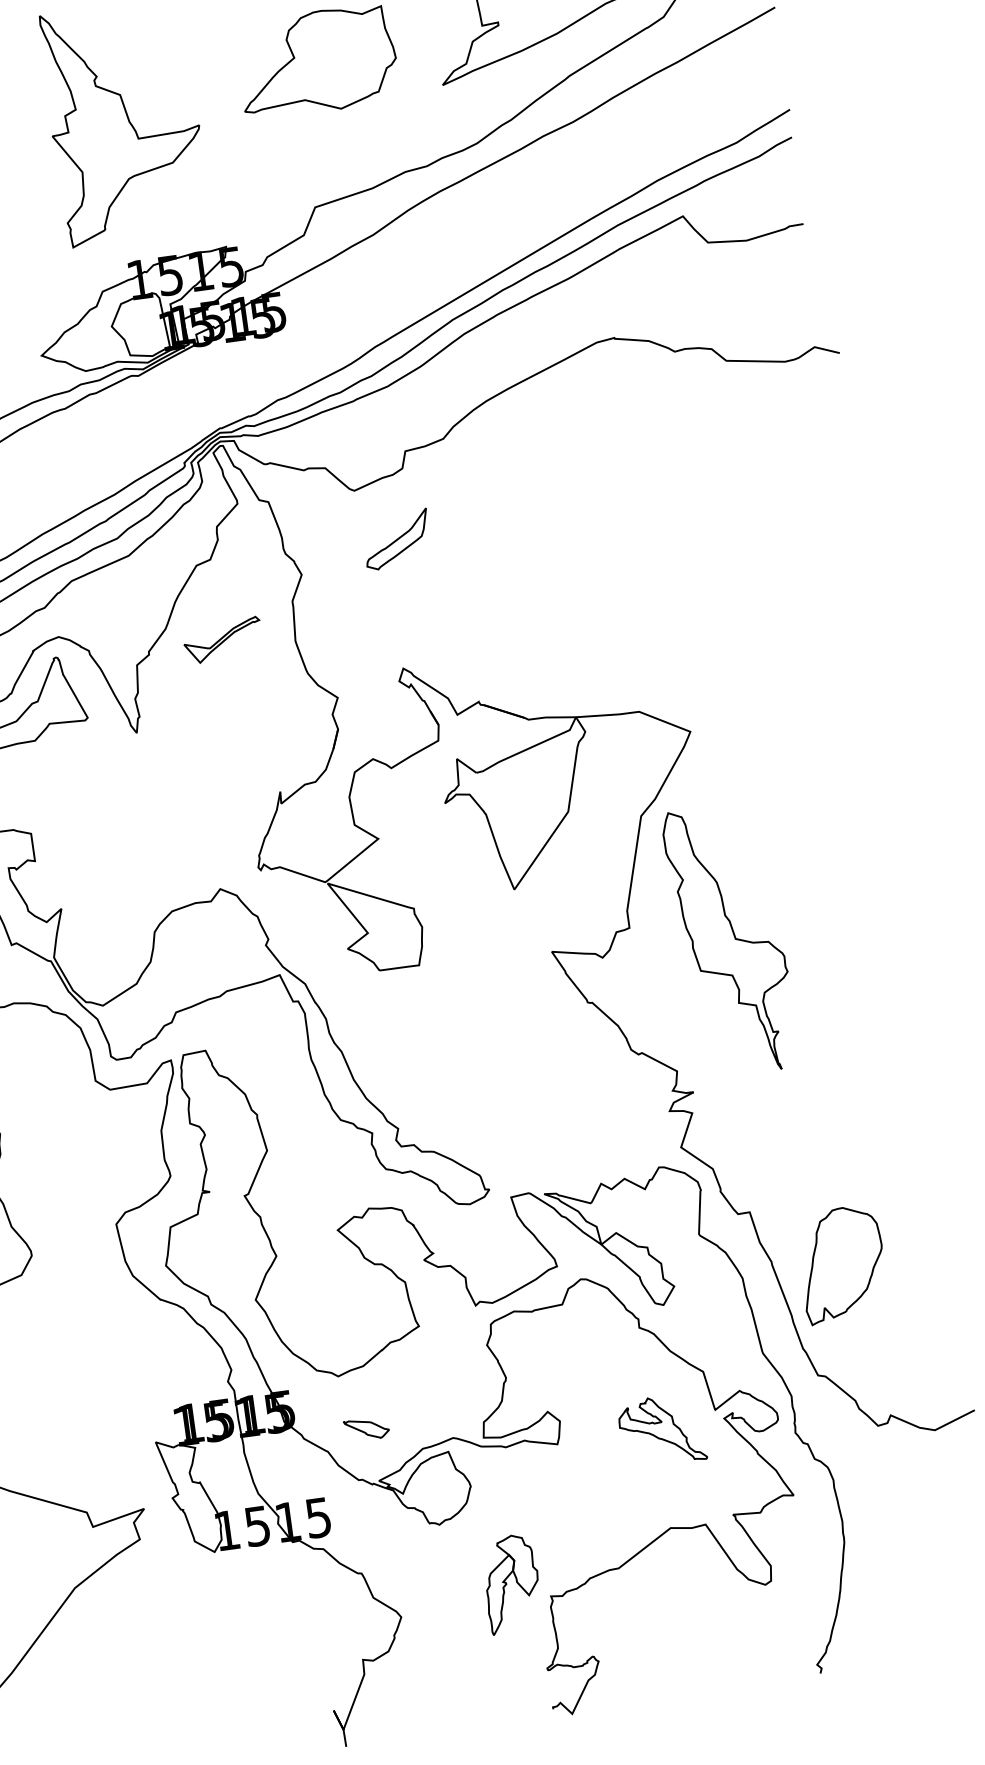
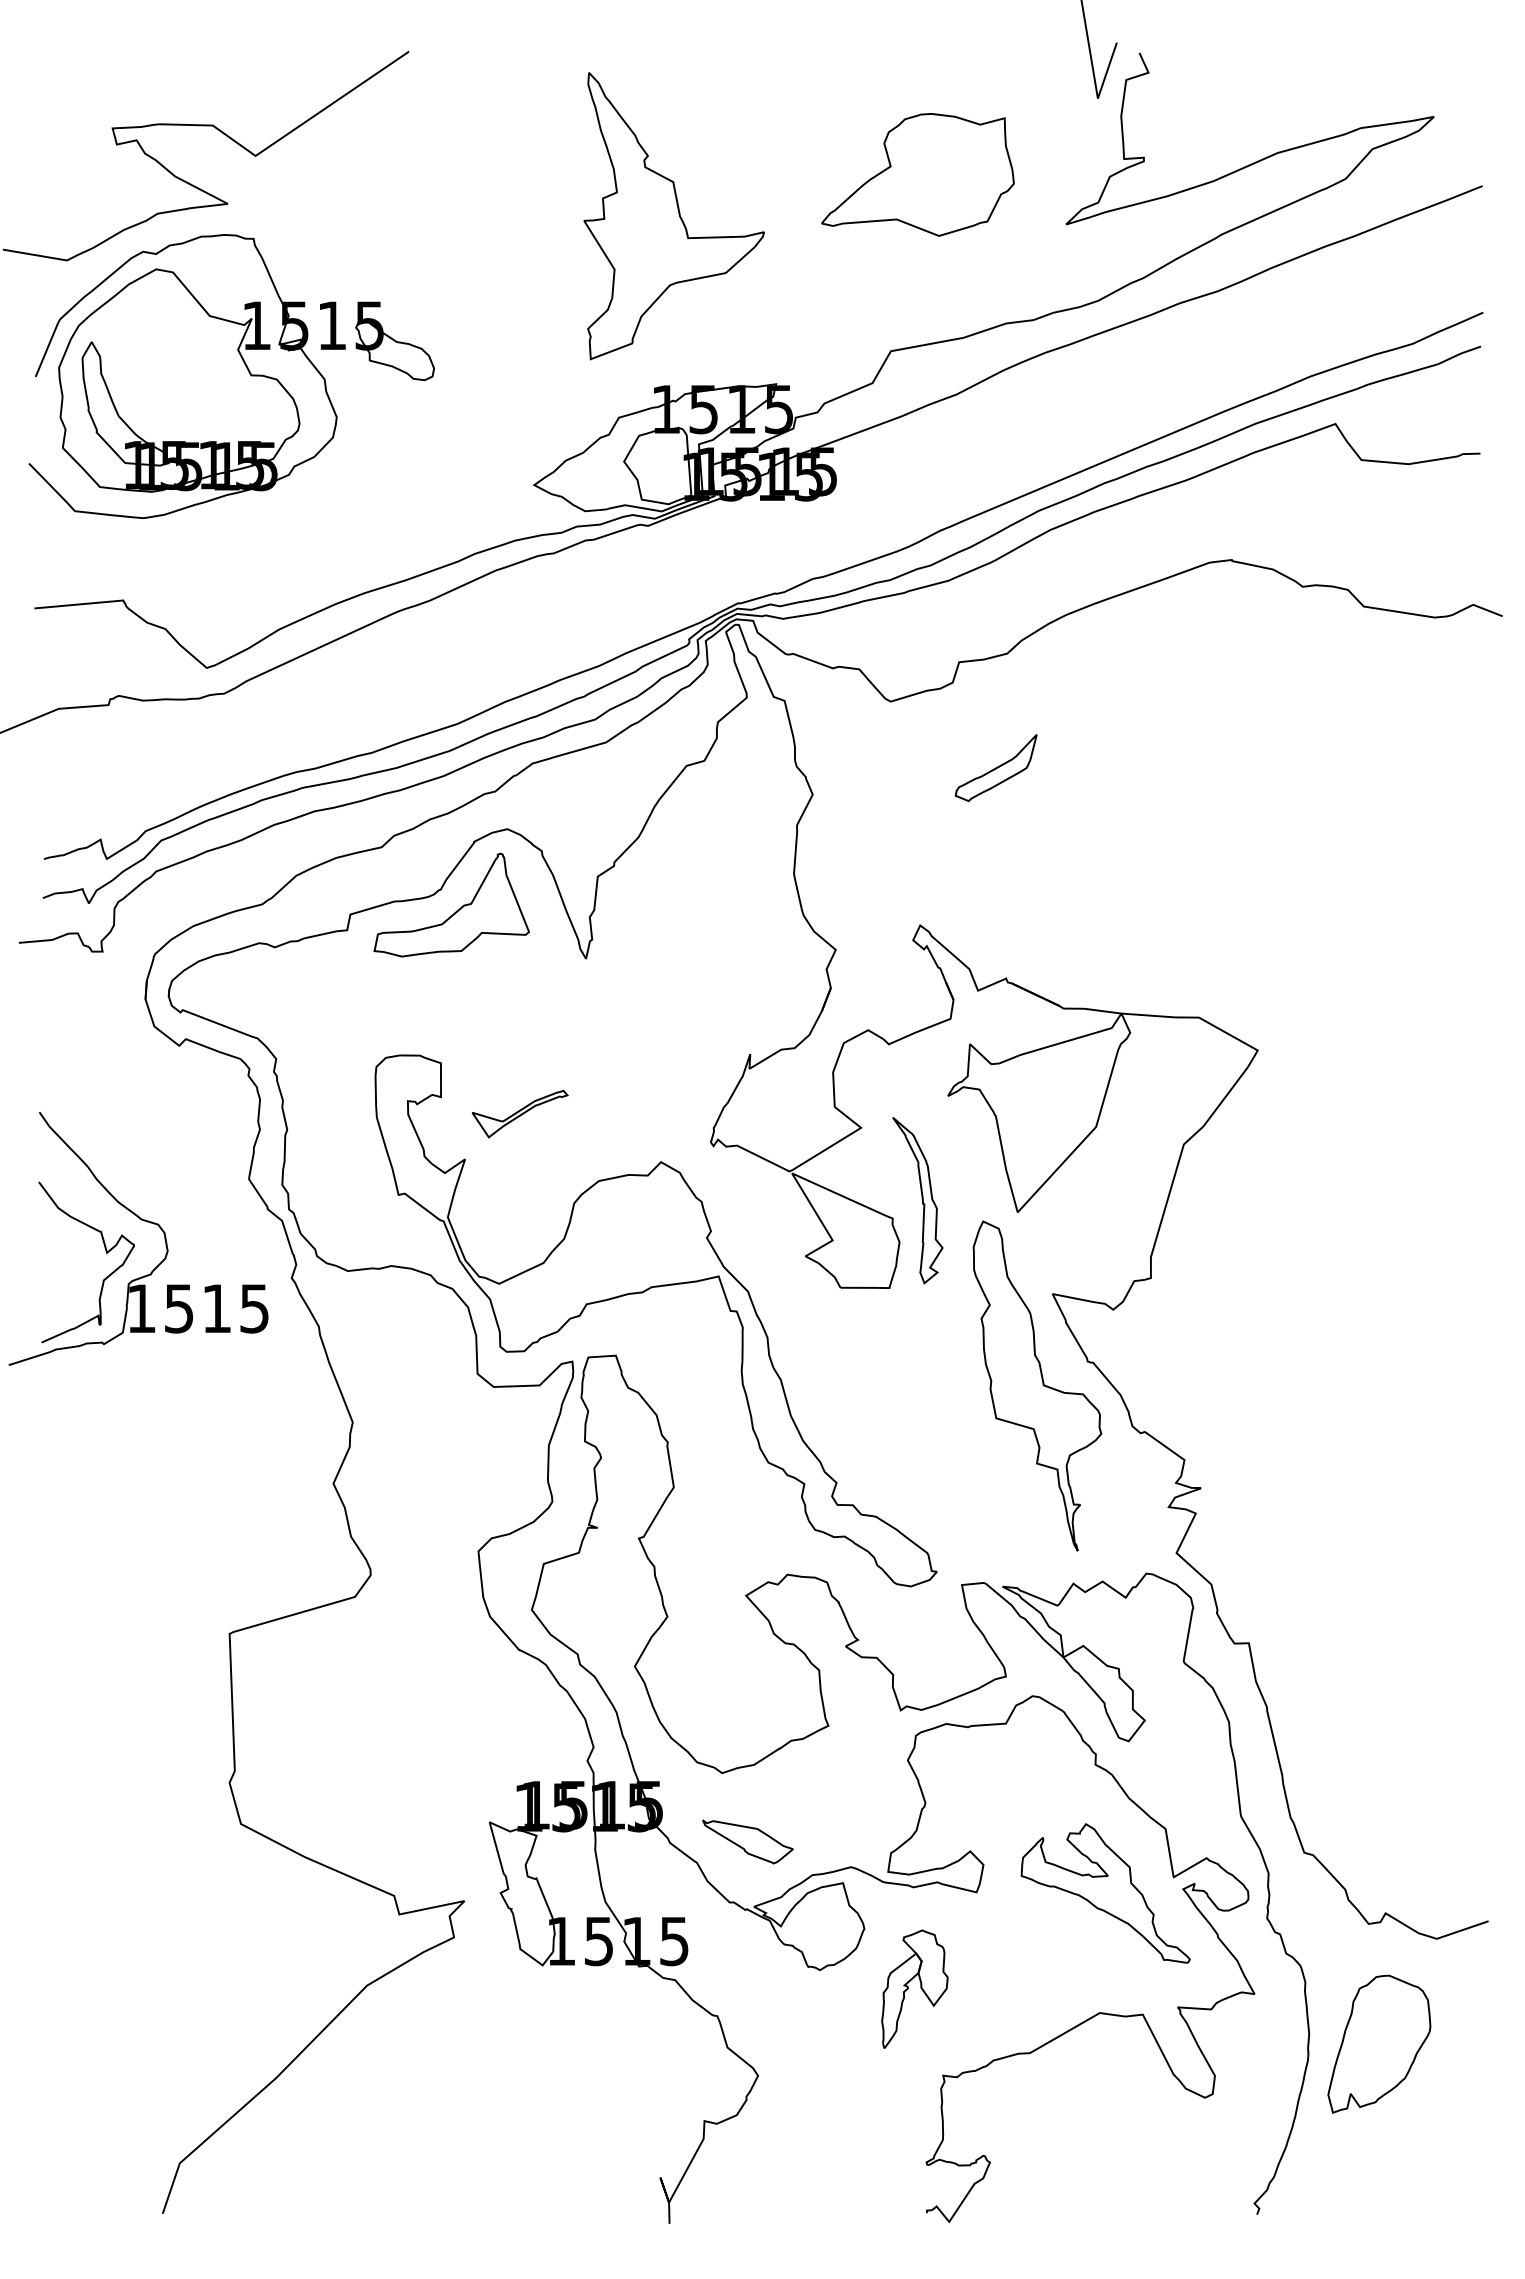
part: (396, 539) -> (995, 767), moved
part: (222, 640) -> (519, 1113), moved
part: (432, 891) -> (917, 1200), added
part: (730, 939) -> (1037, 1385), moved
part: (842, 1263) -> (1379, 2043), moved
part: (366, 1428) -> (747, 1841), size x1.67
part: (661, 1430) -> (1105, 1893), size x1.67
part: (511, 1583) -> (914, 1988), moved

